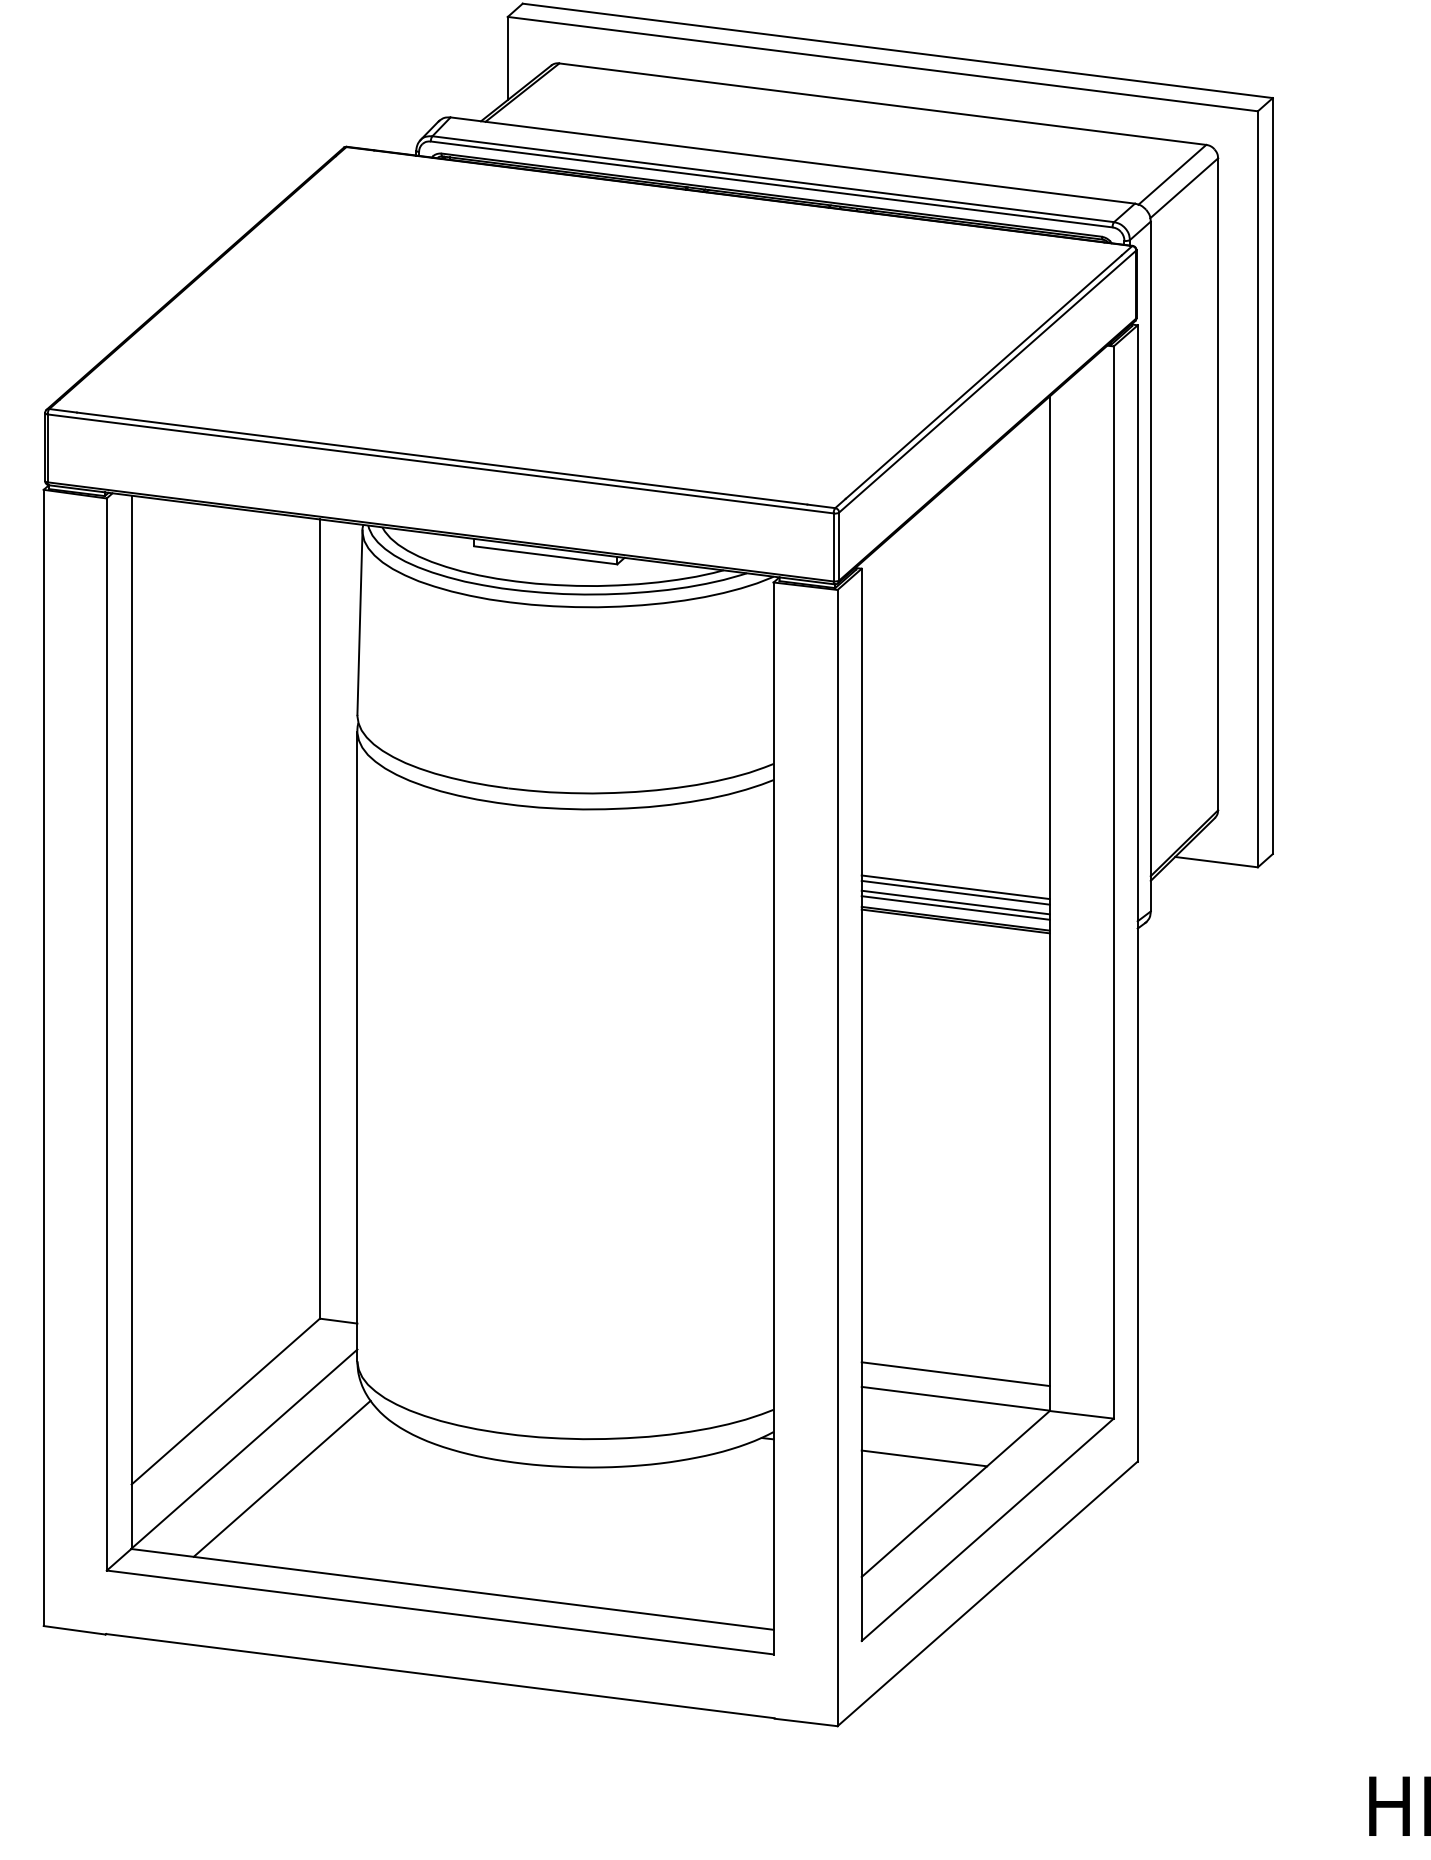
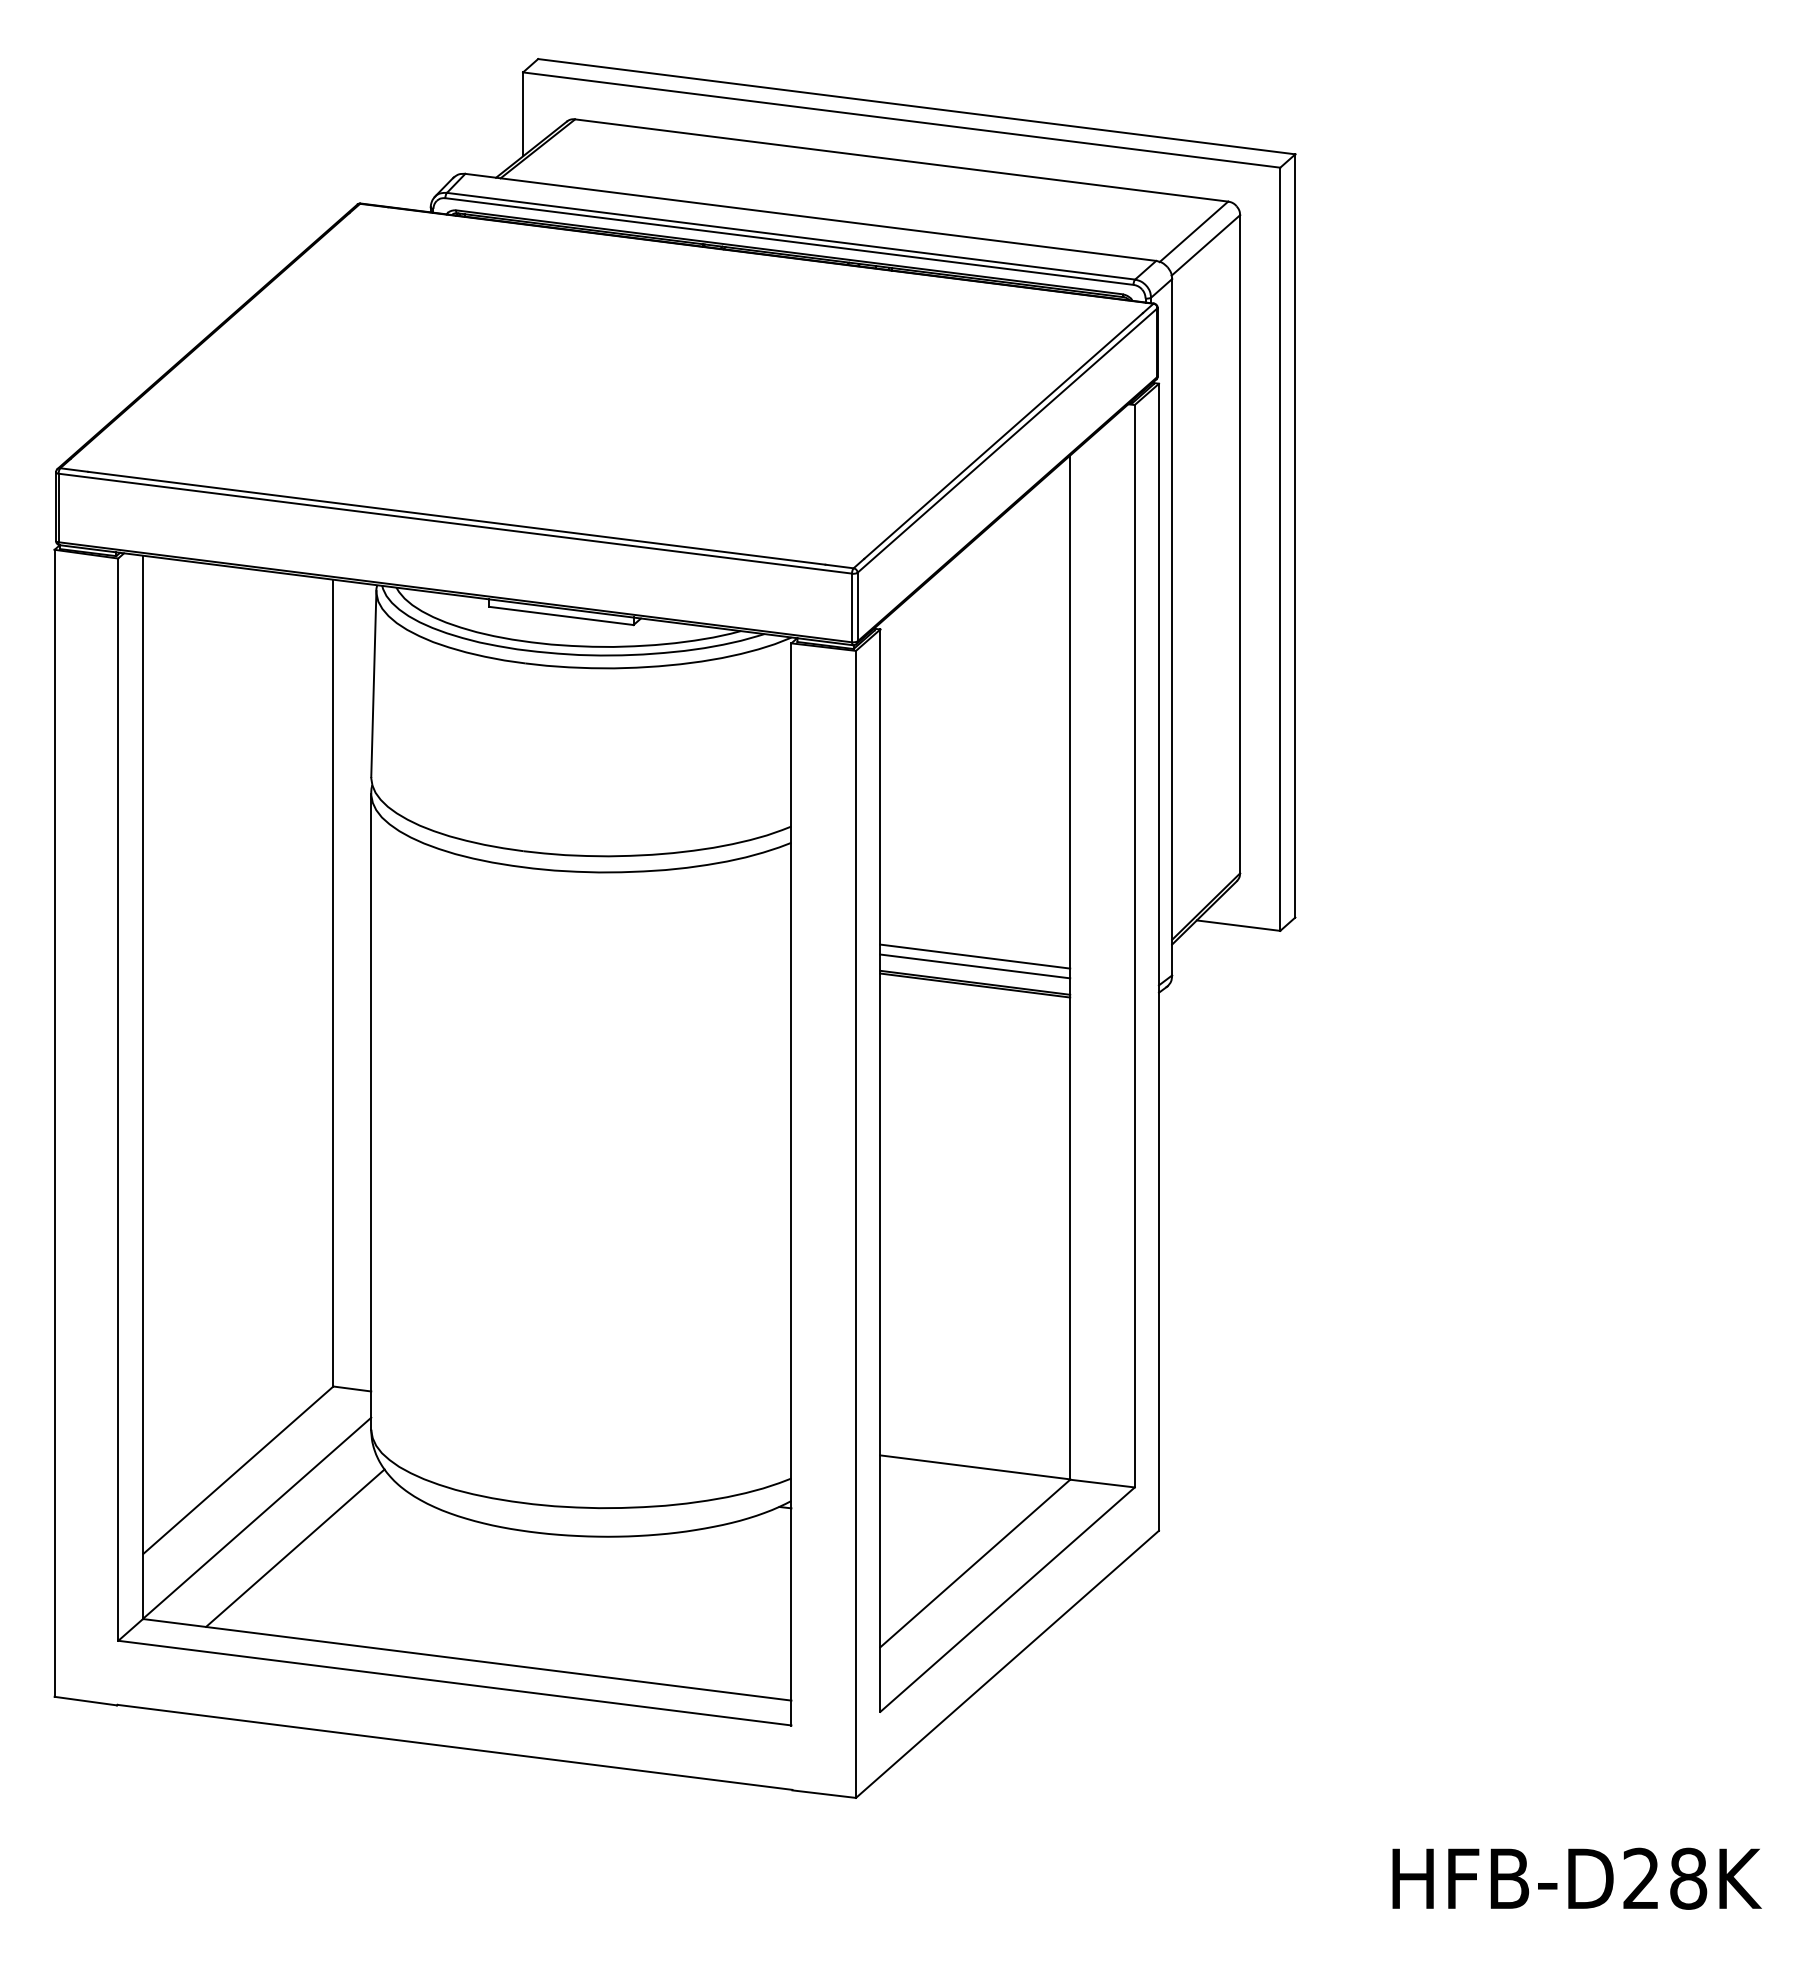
line: (955, 886) -> (975, 950), removed
line: (955, 907) -> (975, 971), removed
line: (955, 1374) -> (975, 1442), removed
line: (924, 1458) -> (943, 1527), removed

